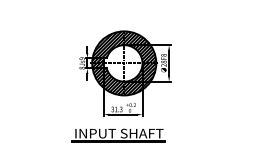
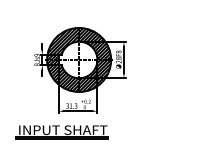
part: (118, 135) -> (62, 132), moved

